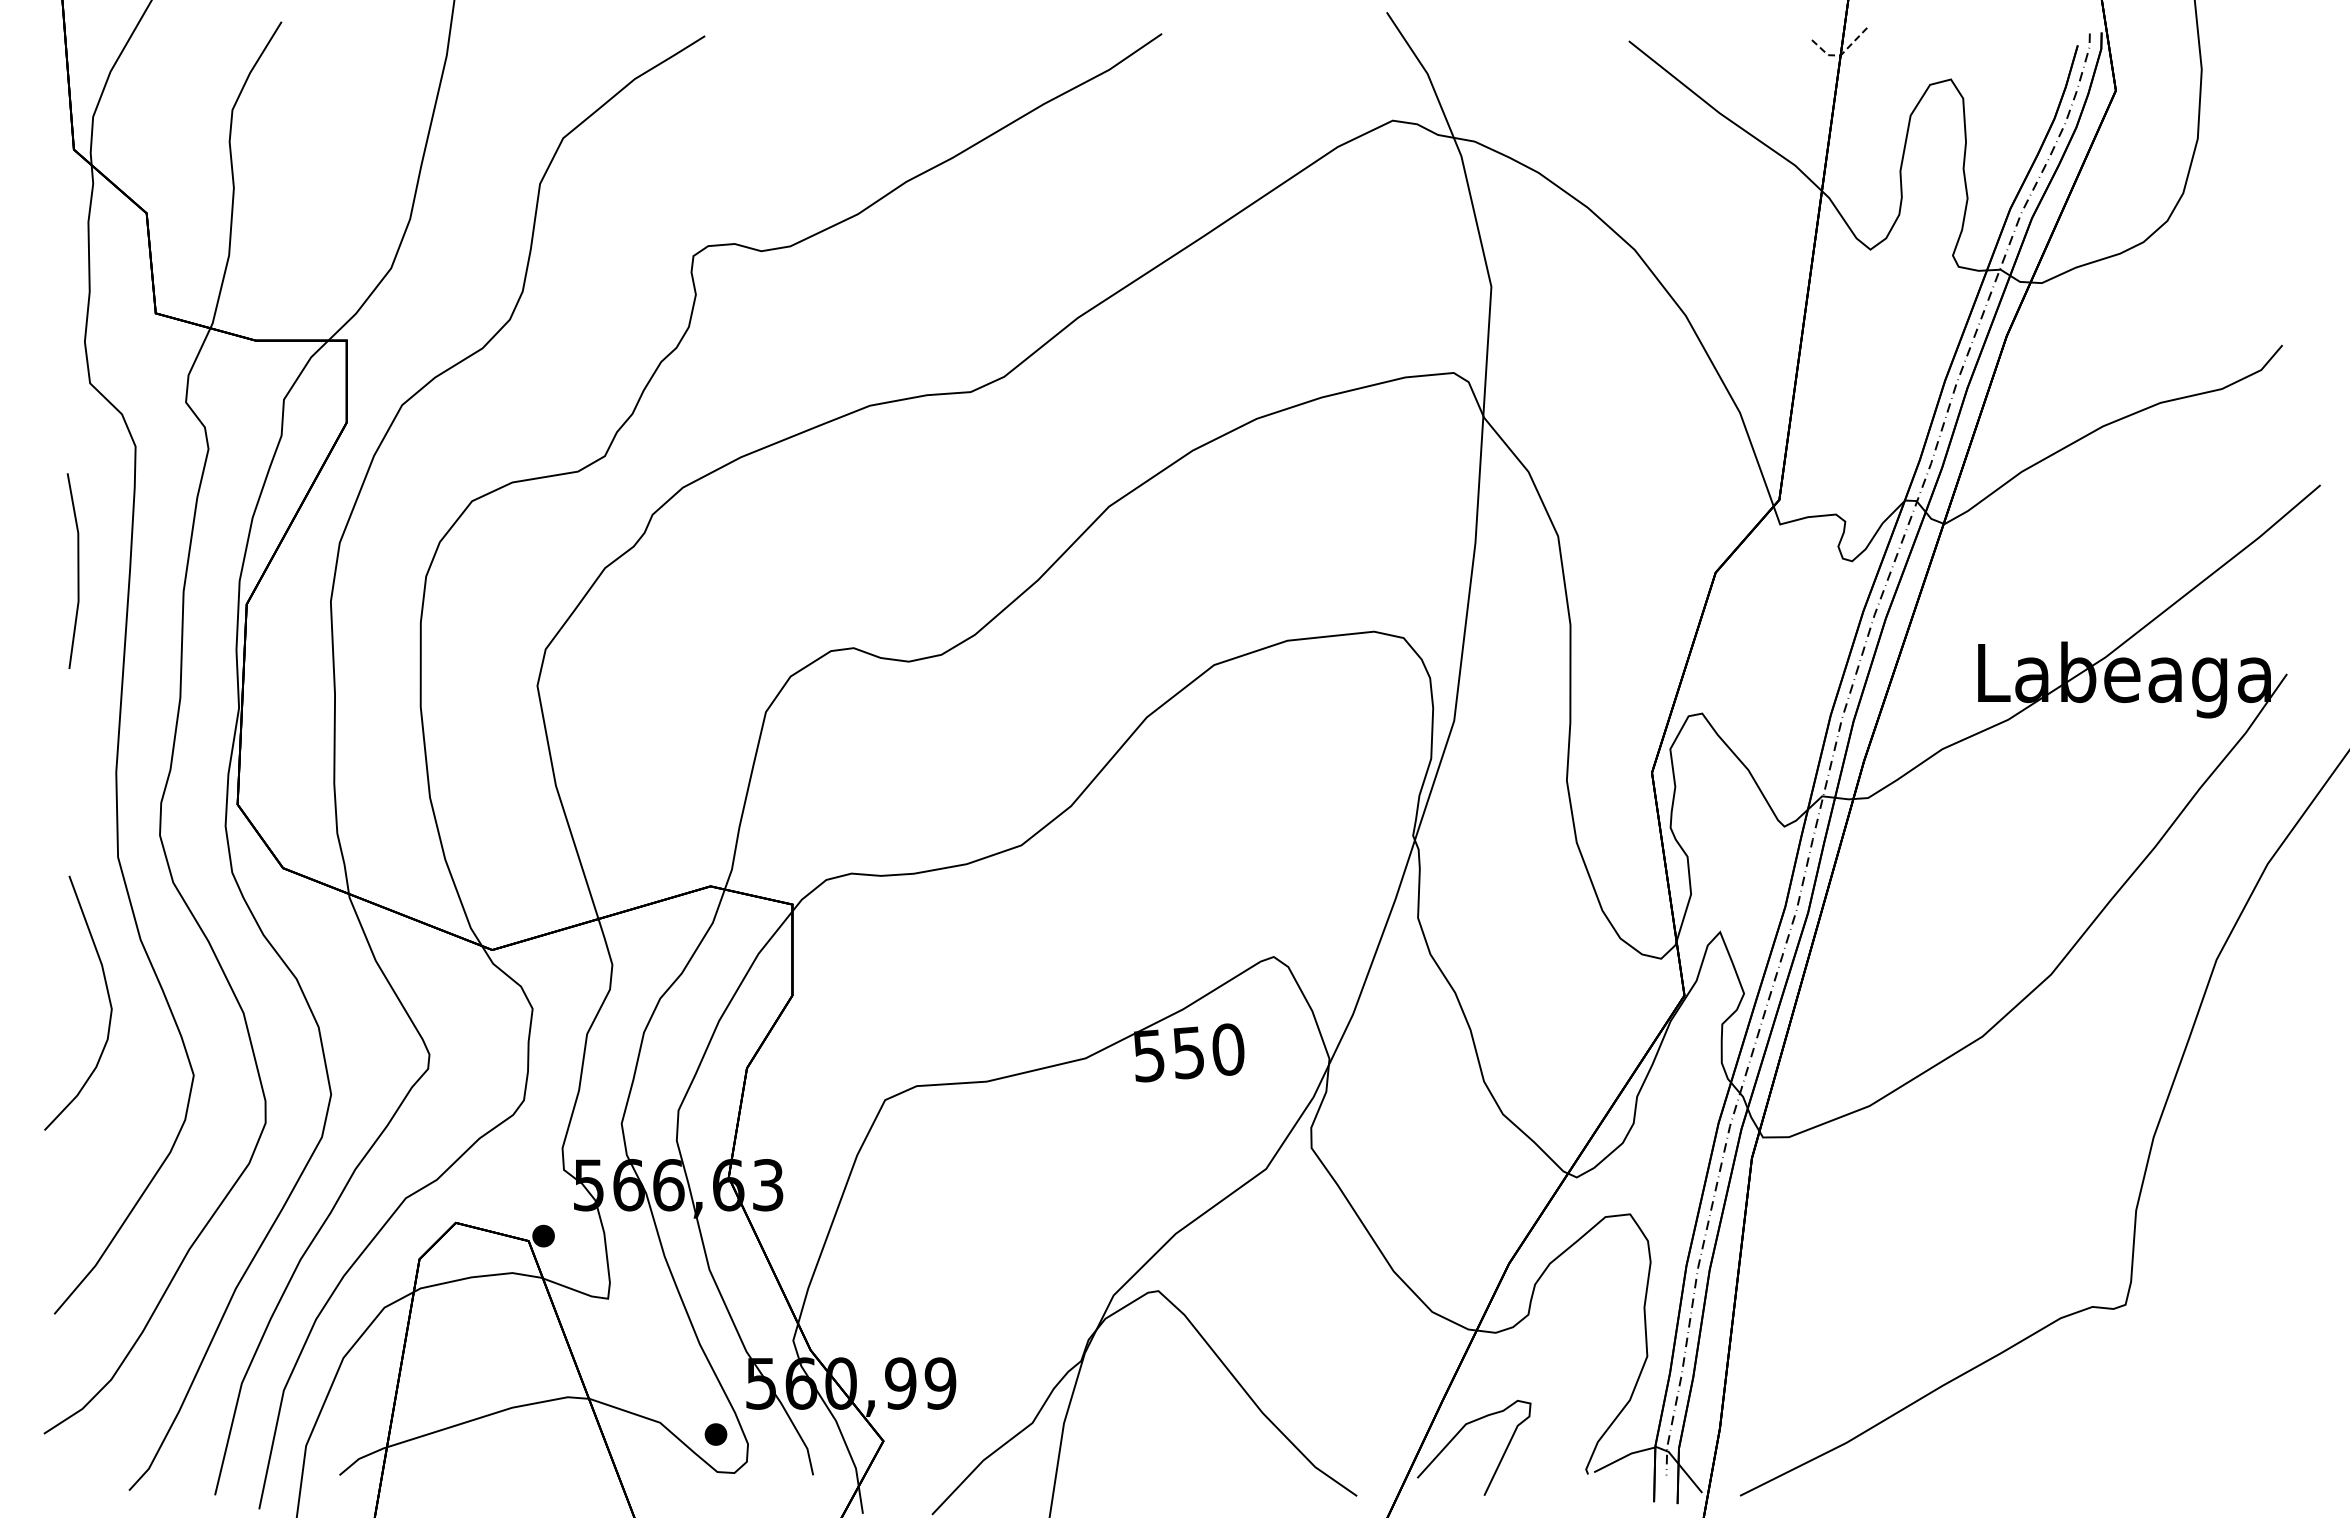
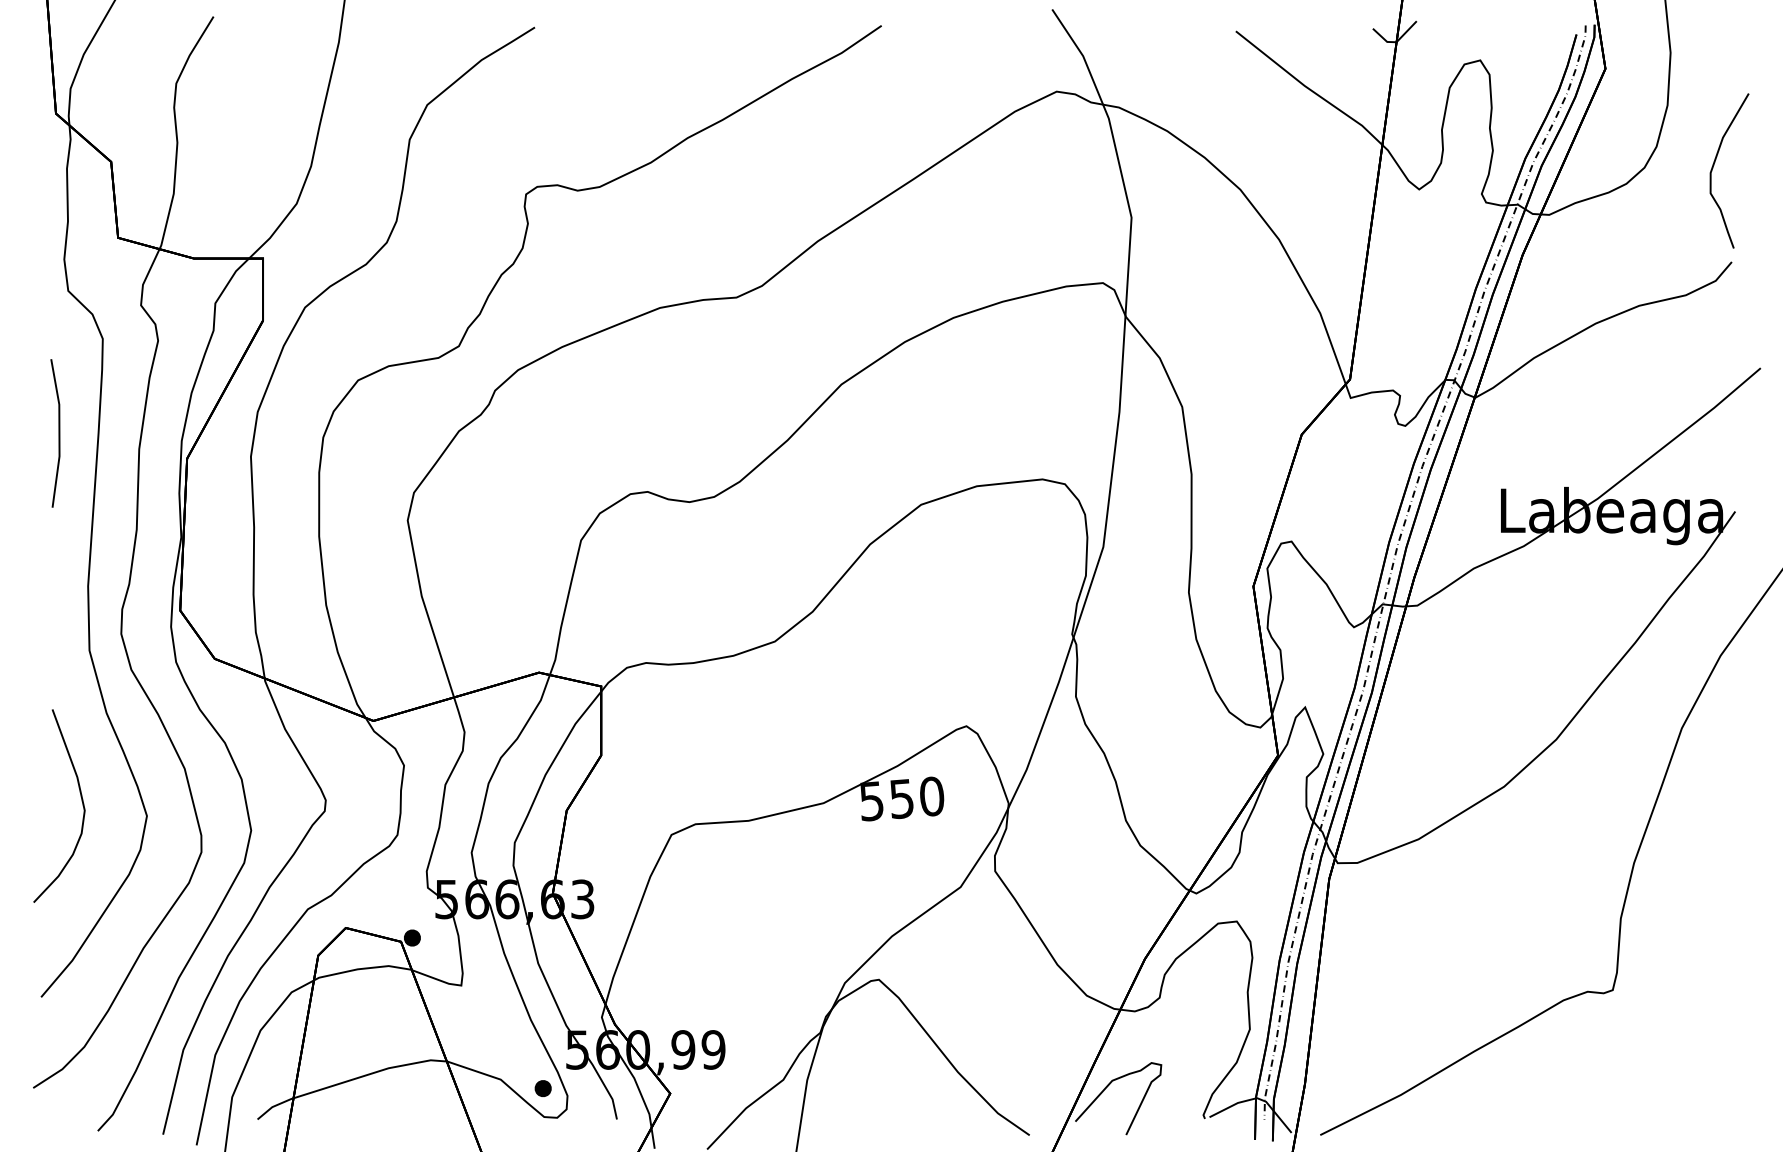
line: (1840, 55) -> (1396, 42), dashed -> solid
curve: (2259, 217) -> (1714, 165), added
curve: (107, 995) -> (81, 800), moved

